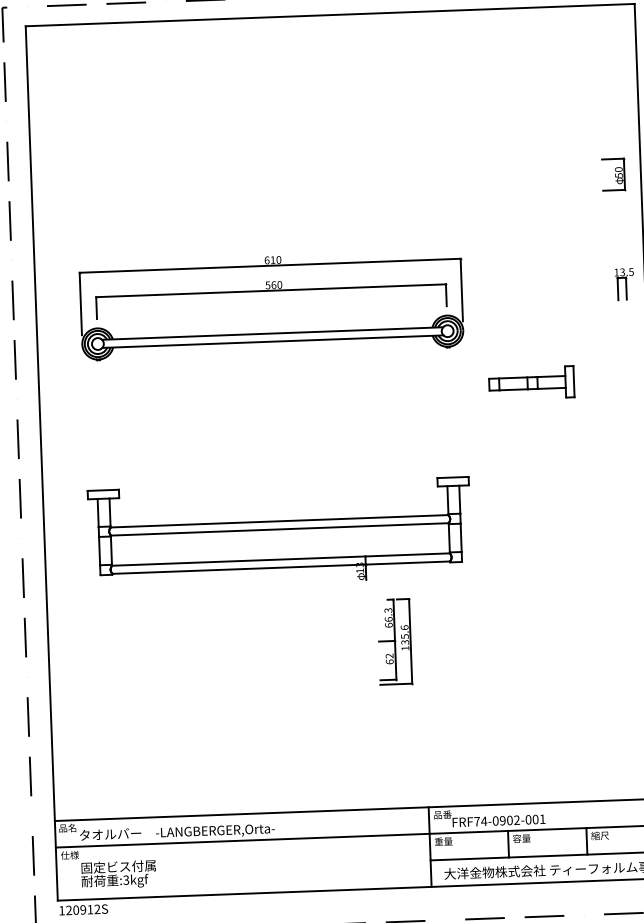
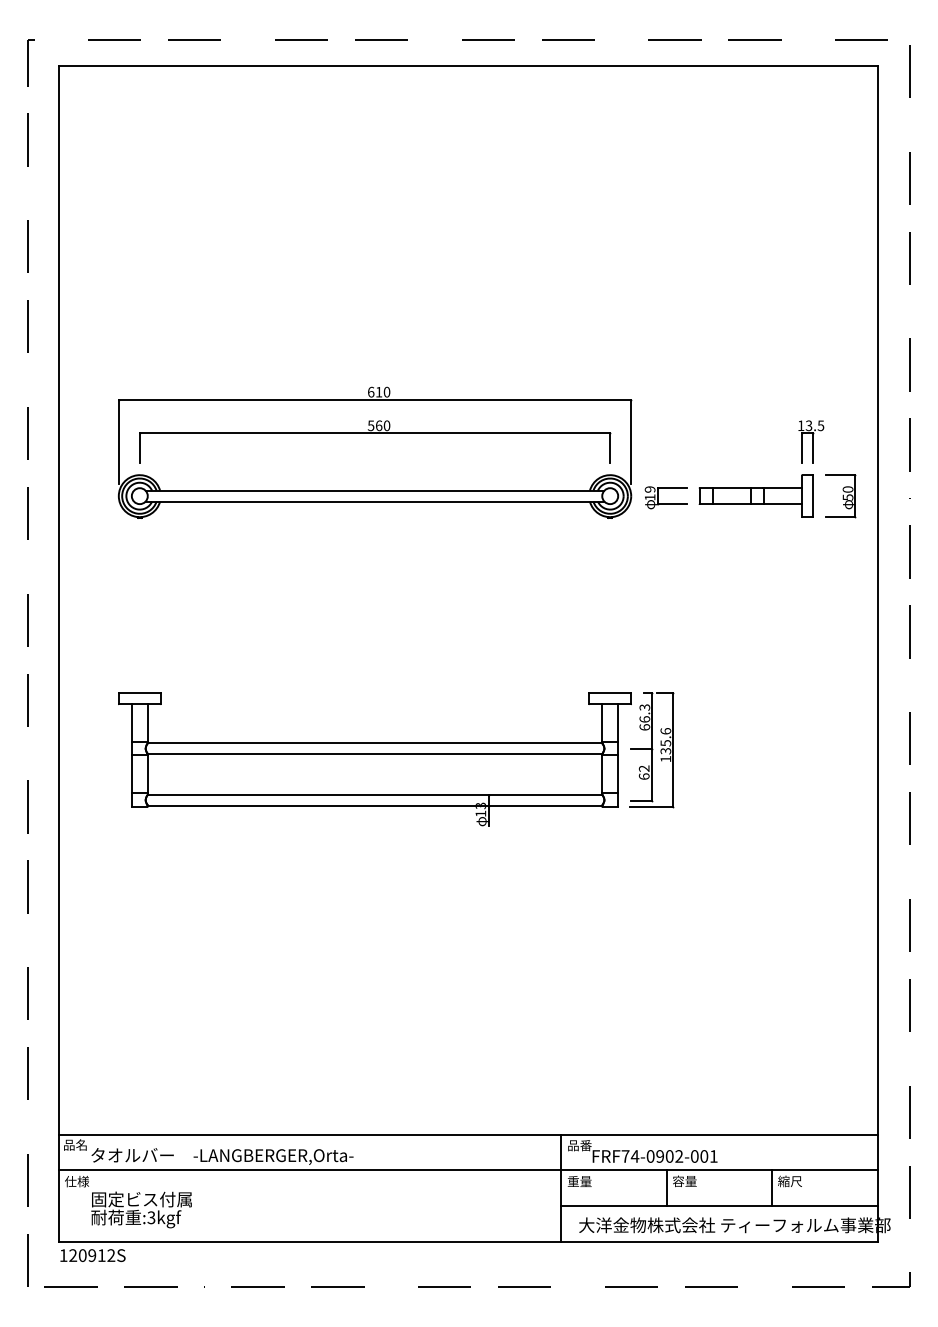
part: (613, 174) -> (840, 496), moved
part: (624, 283) -> (811, 441), moved
part: (488, 330) -> (665, 497), added
part: (530, 382) -> (755, 495), moved
part: (394, 642) -> (651, 750), moved

